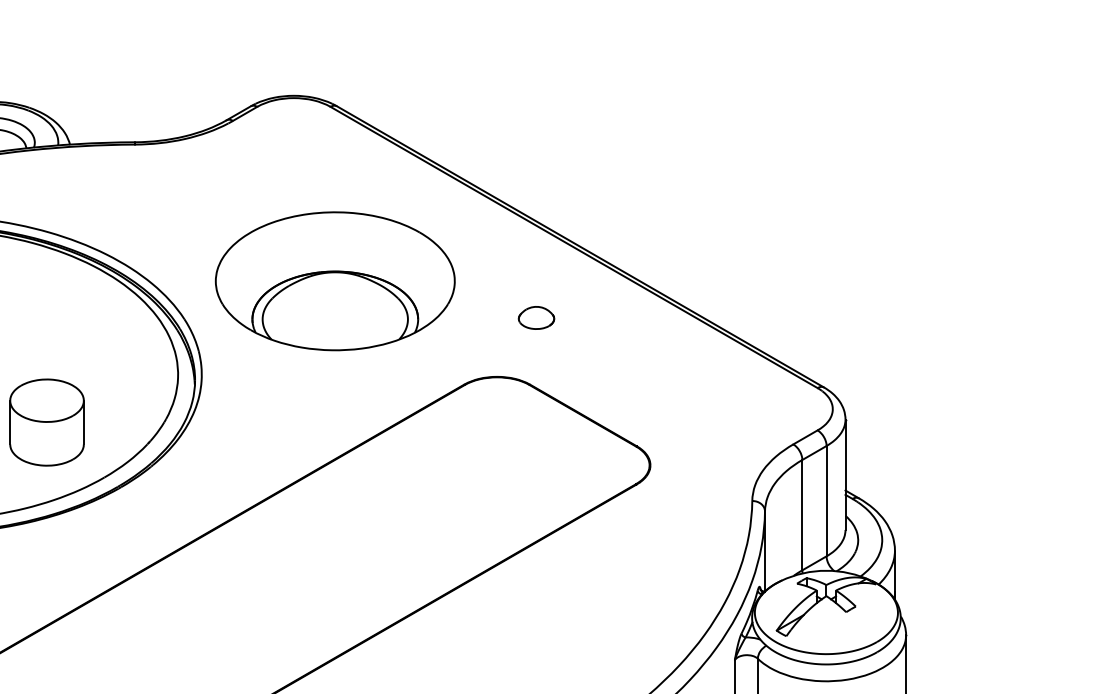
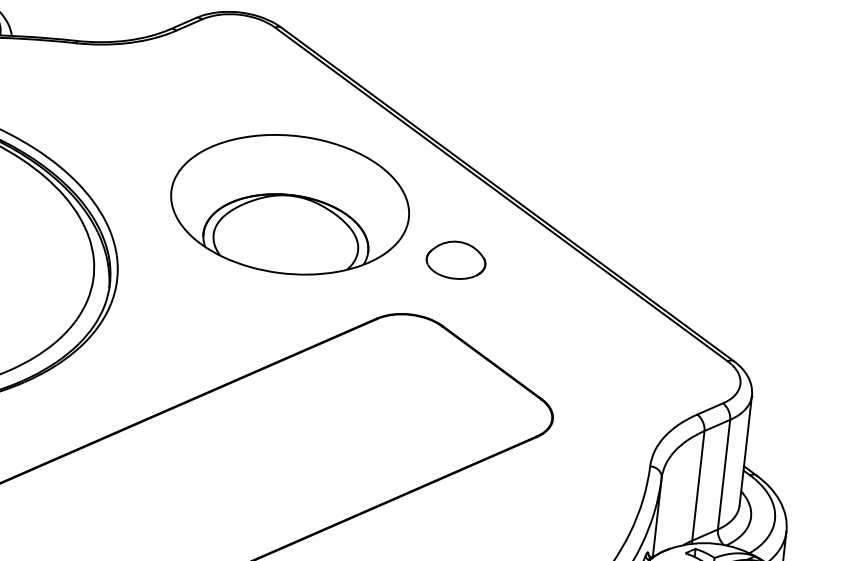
part: (334, 281) -> (289, 204), moved
part: (536, 317) -> (456, 259), size x1.67

